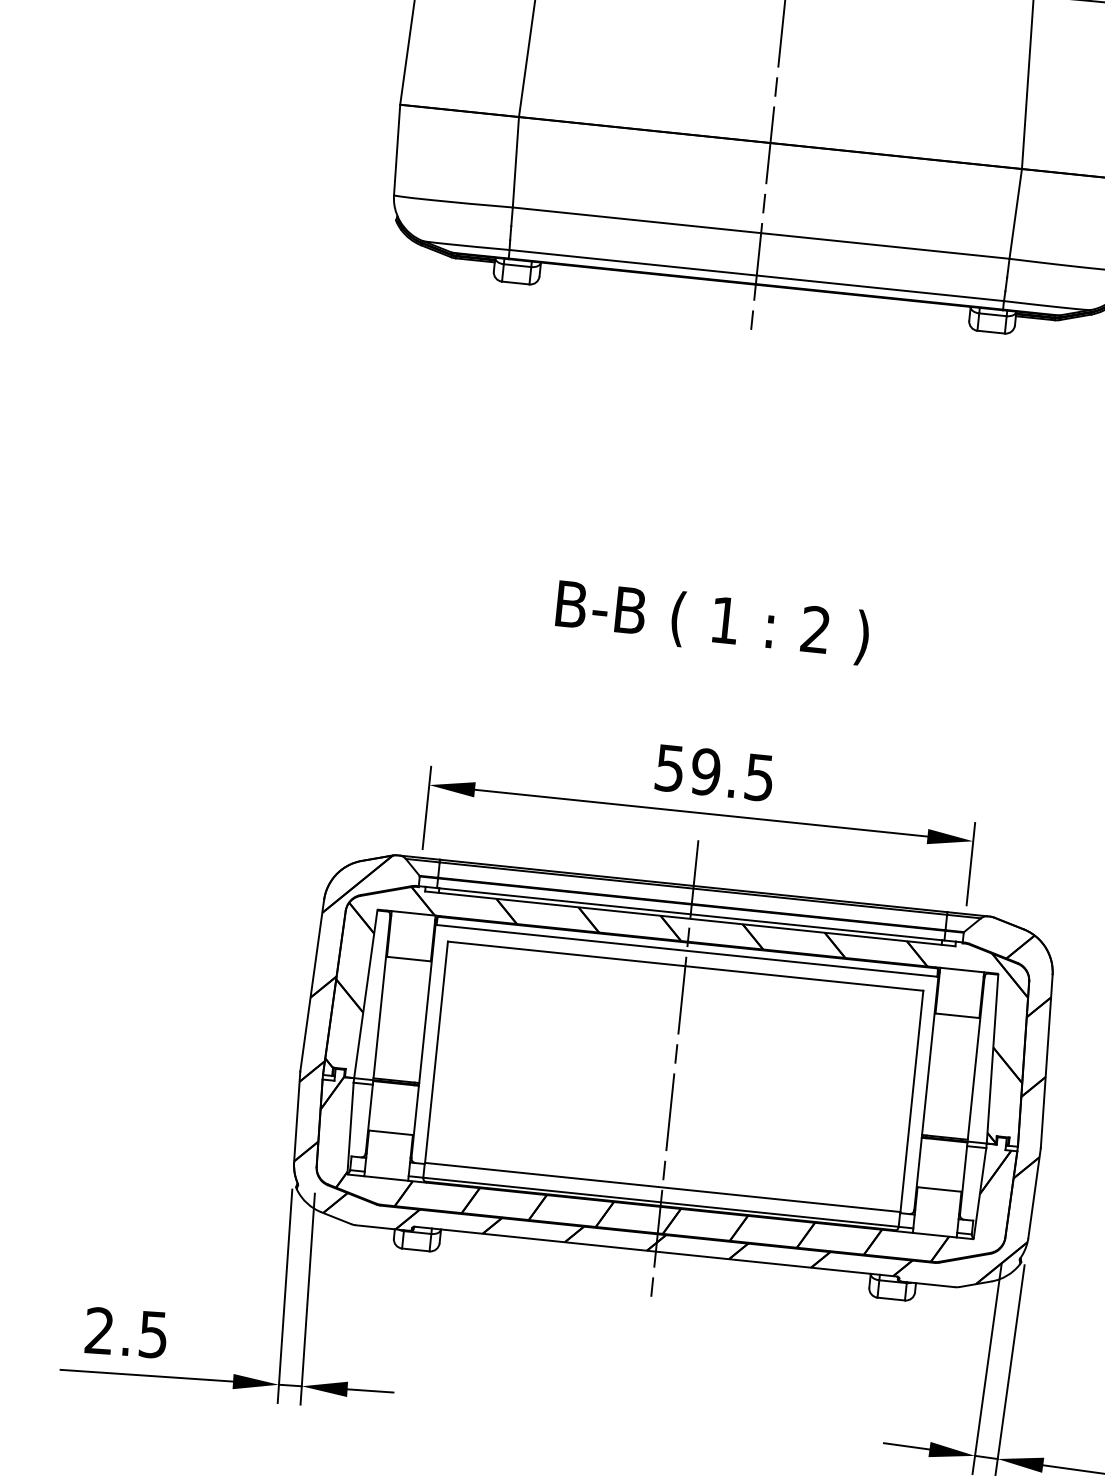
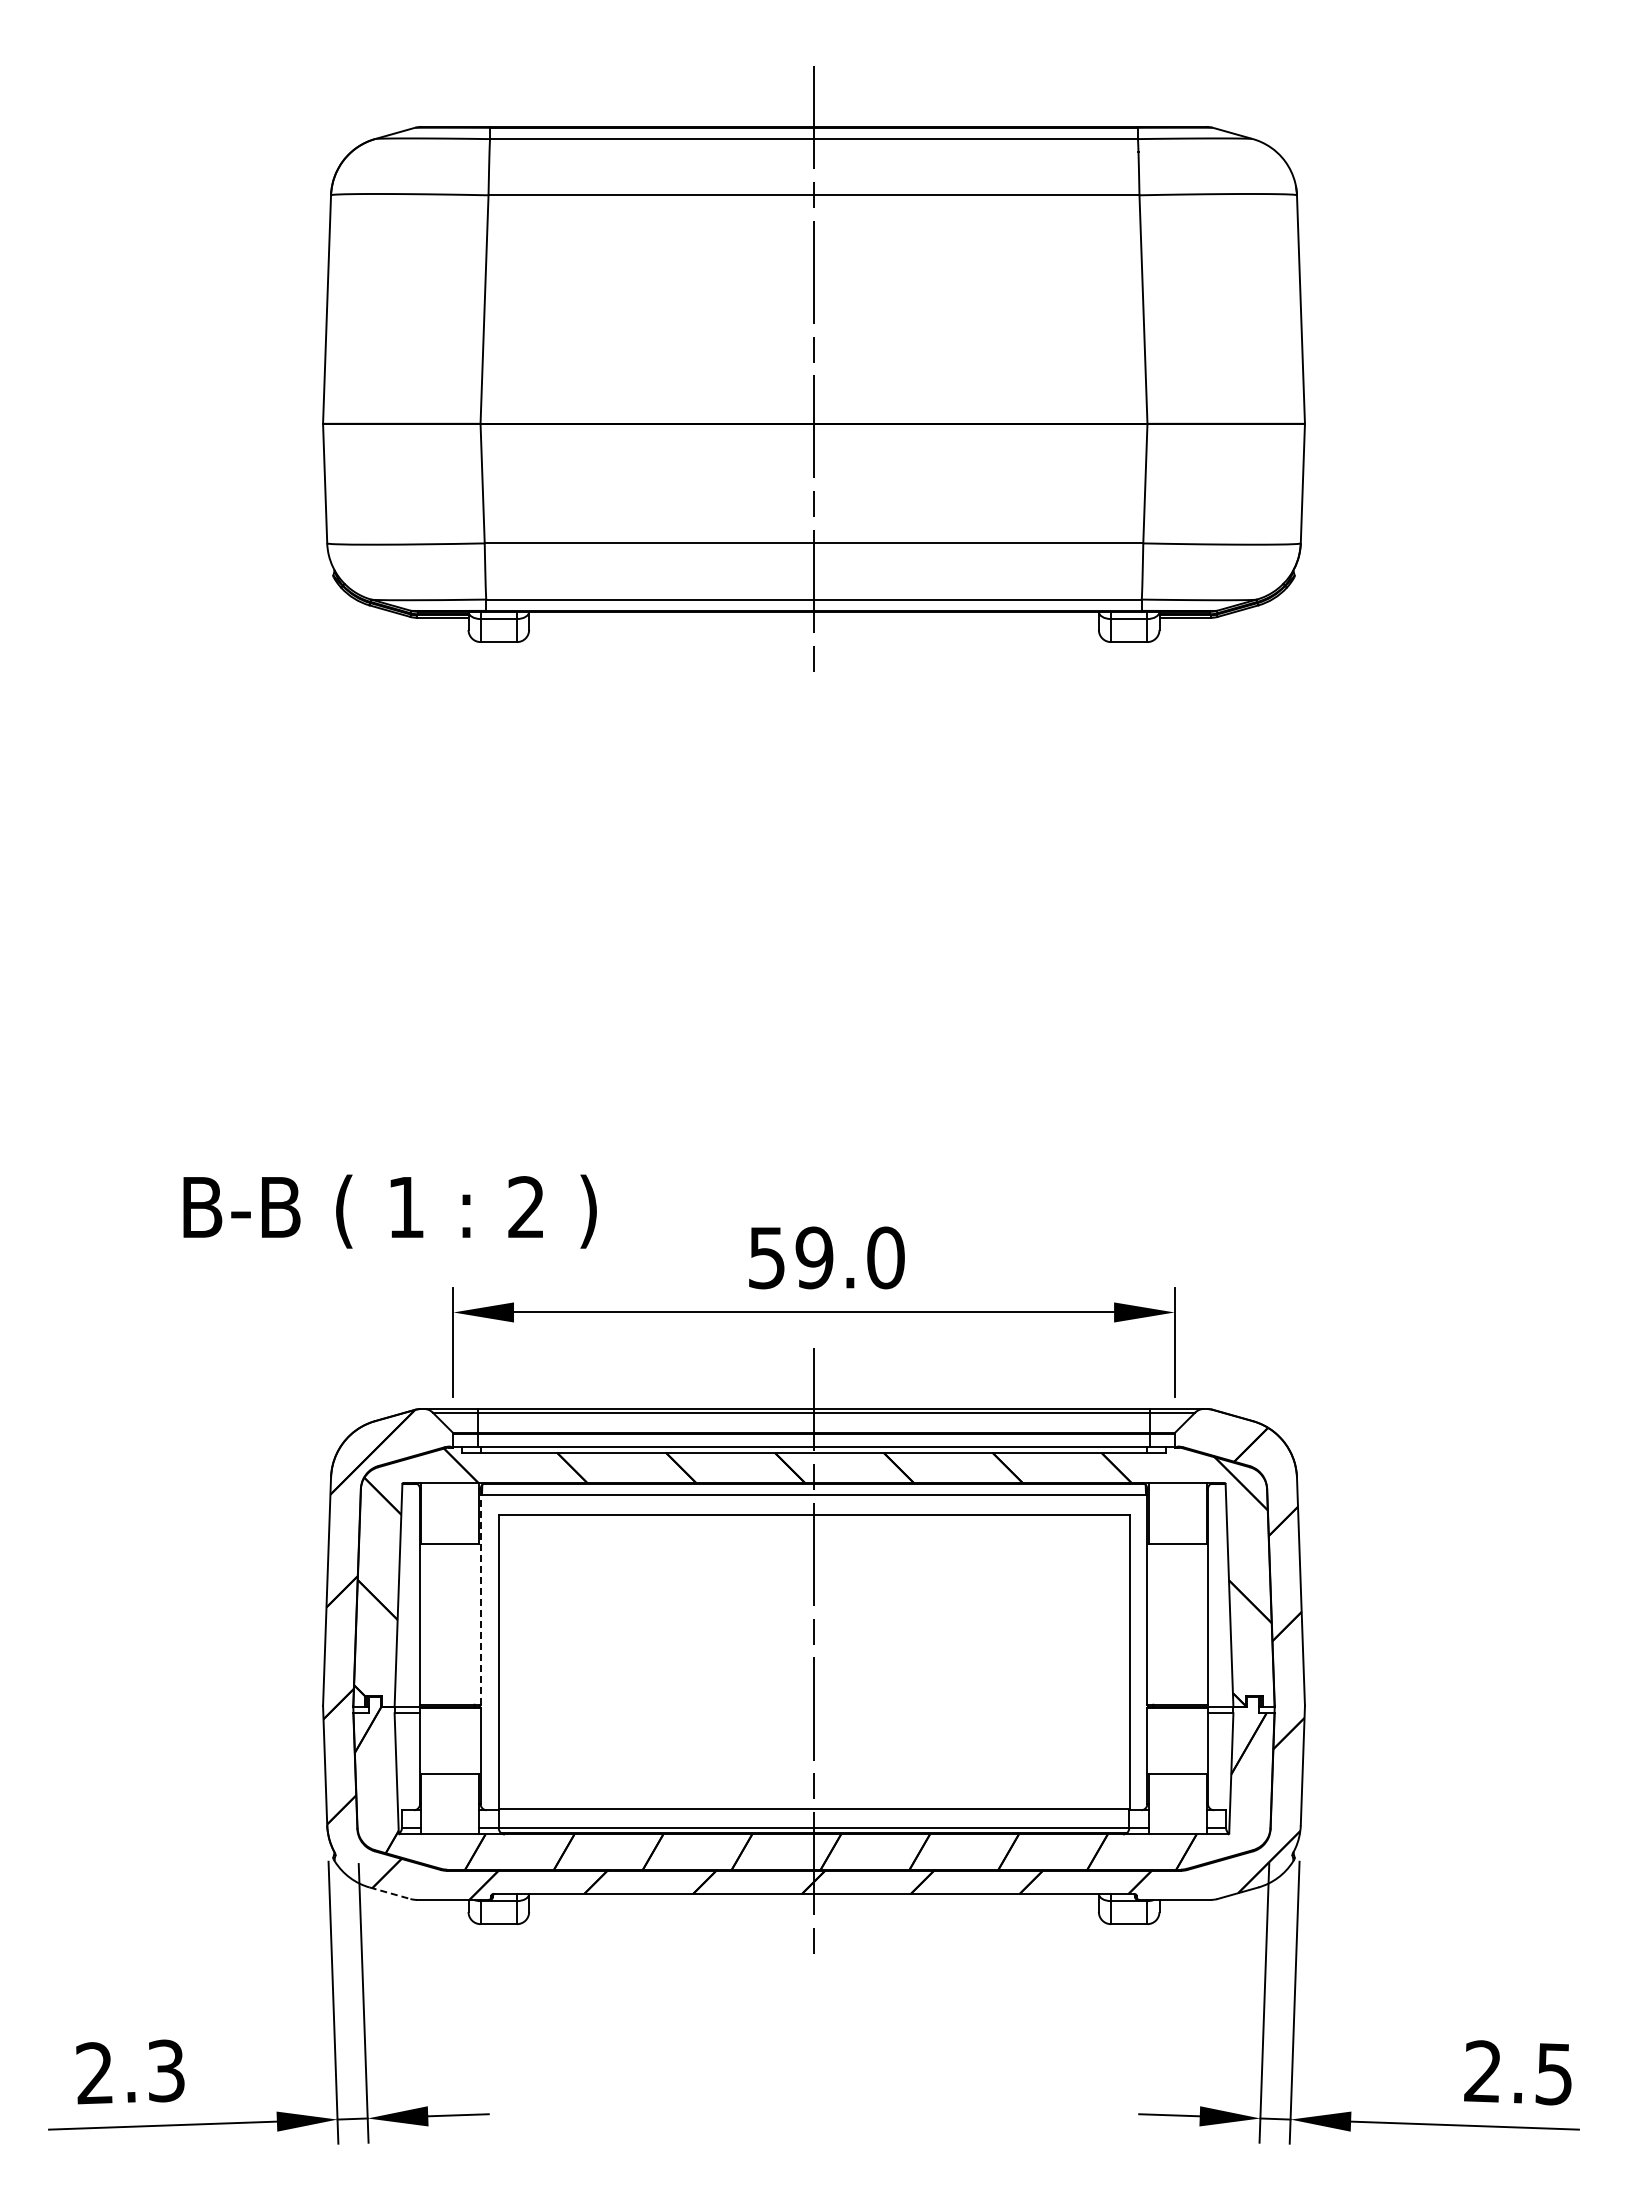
text: (712, 622) -> (389, 1211), moved
text: (759, 777) -> (885, 1257), 59.5 -> 59.0
line: (427, 1001) -> (480, 1596), solid -> dashed
line: (336, 1218) -> (390, 1893), solid -> dashed
text: (153, 1334) -> (166, 2070), 2.5 -> 2.3

